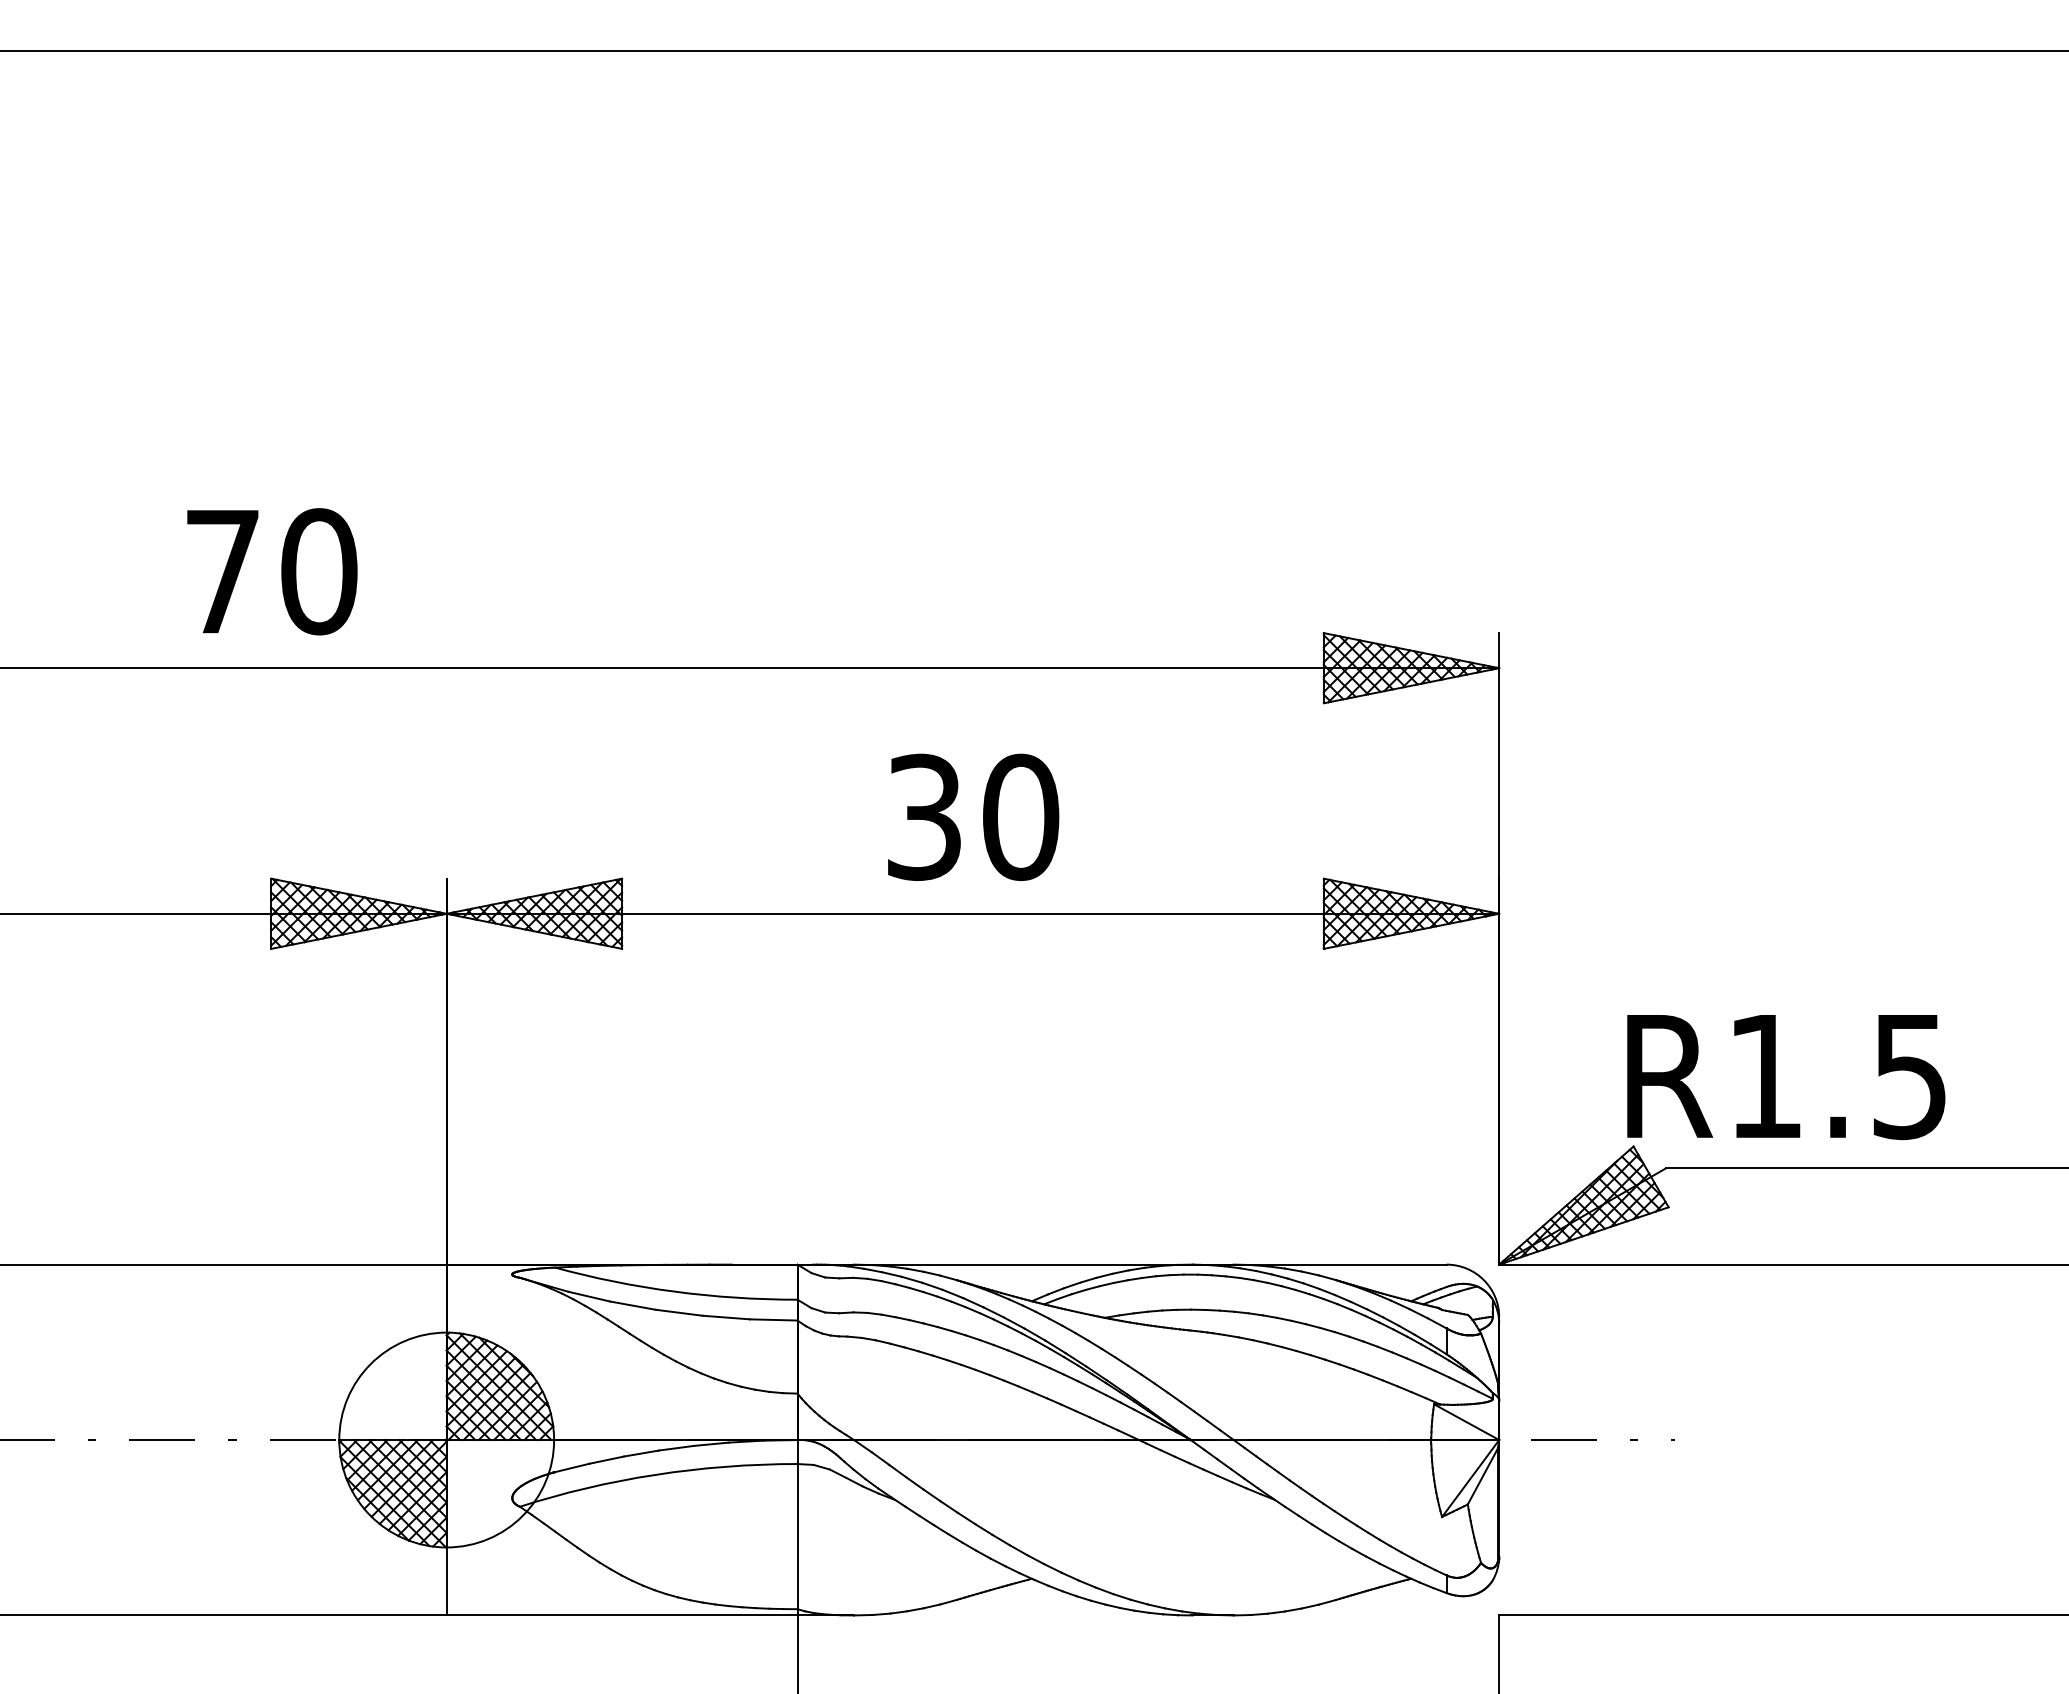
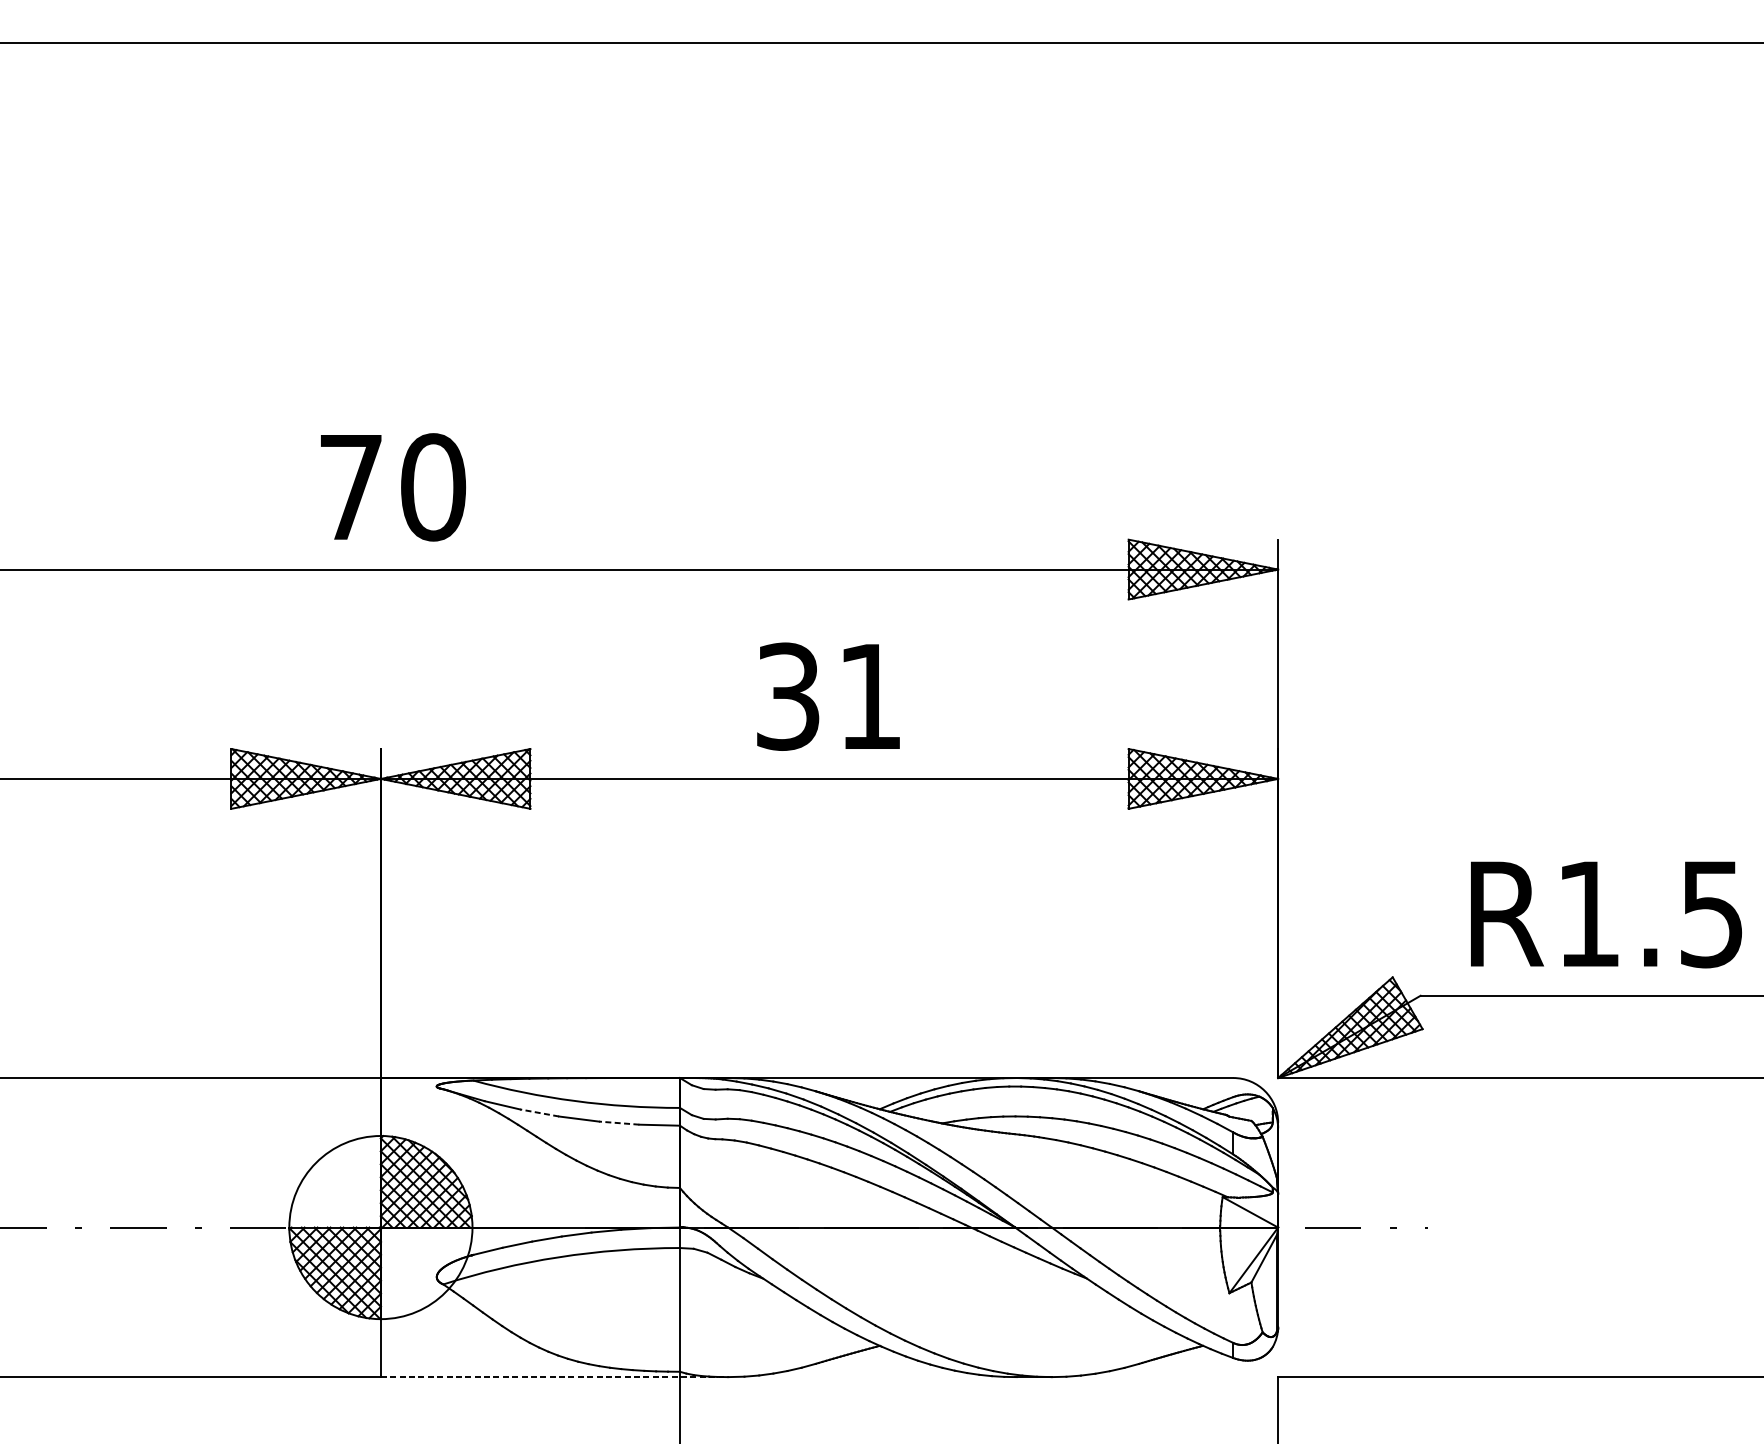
text: (272, 571) -> (393, 487), moved
text: (1021, 816) -> (870, 695), 30 -> 31
text: (1786, 1077) -> (1606, 915), moved
line: (632, 1305) -> (539, 1112), solid -> dashed
line: (726, 1317) -> (619, 1123), solid -> dashed
line: (650, 1615) -> (554, 1377), solid -> dashed

